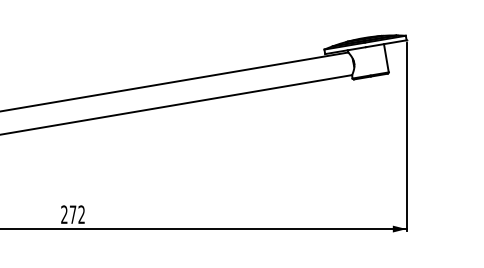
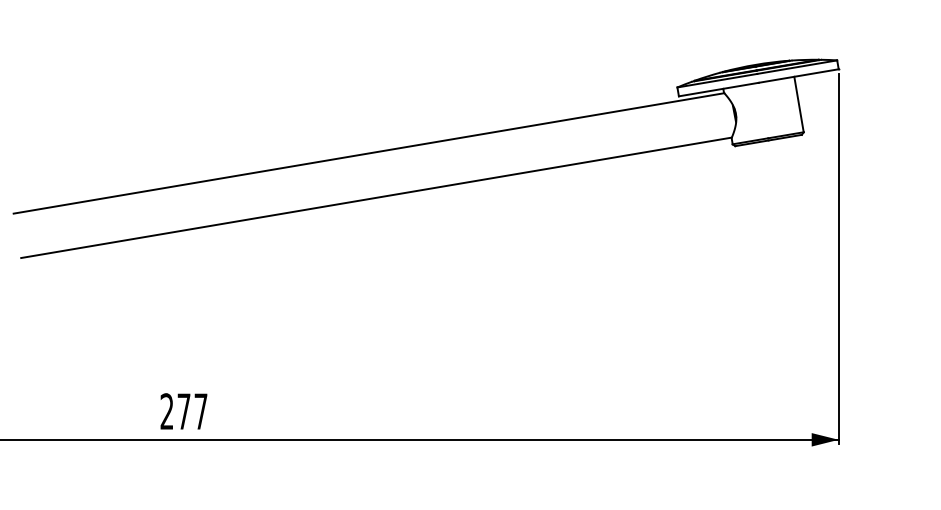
text: (81, 214) -> (200, 411), 272 -> 277

